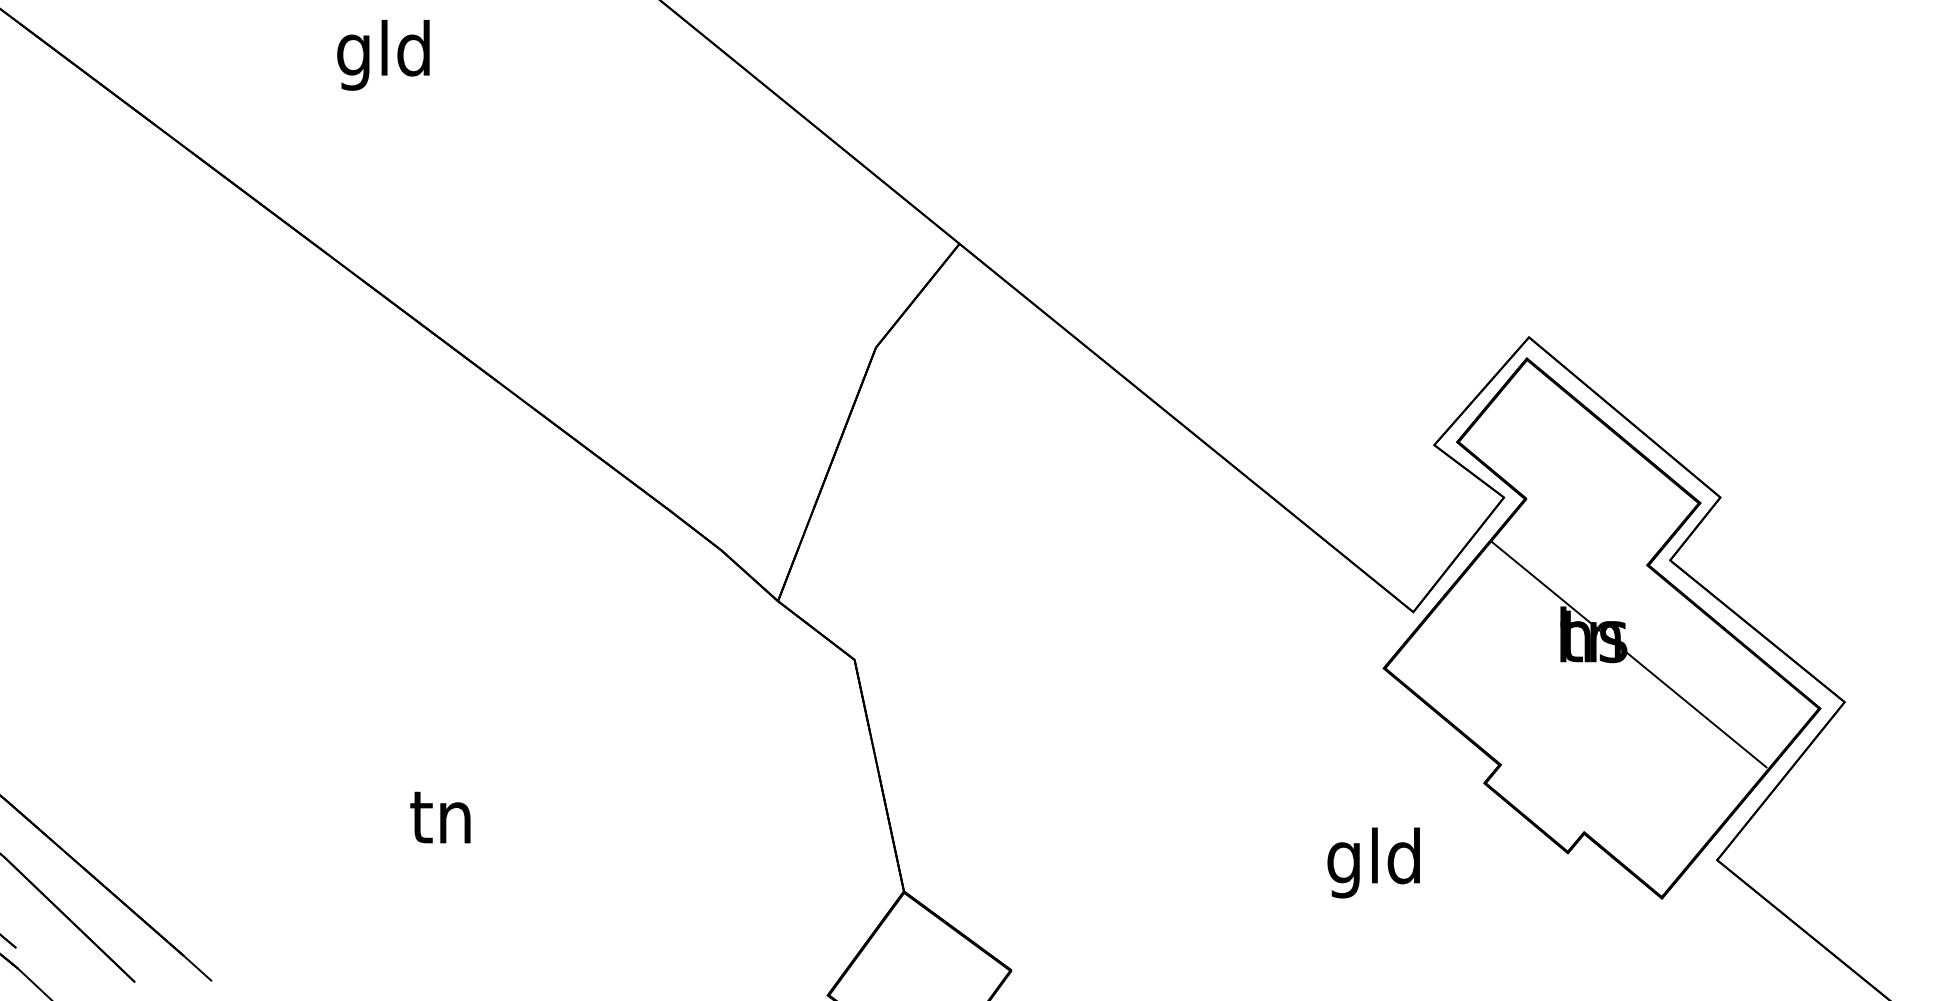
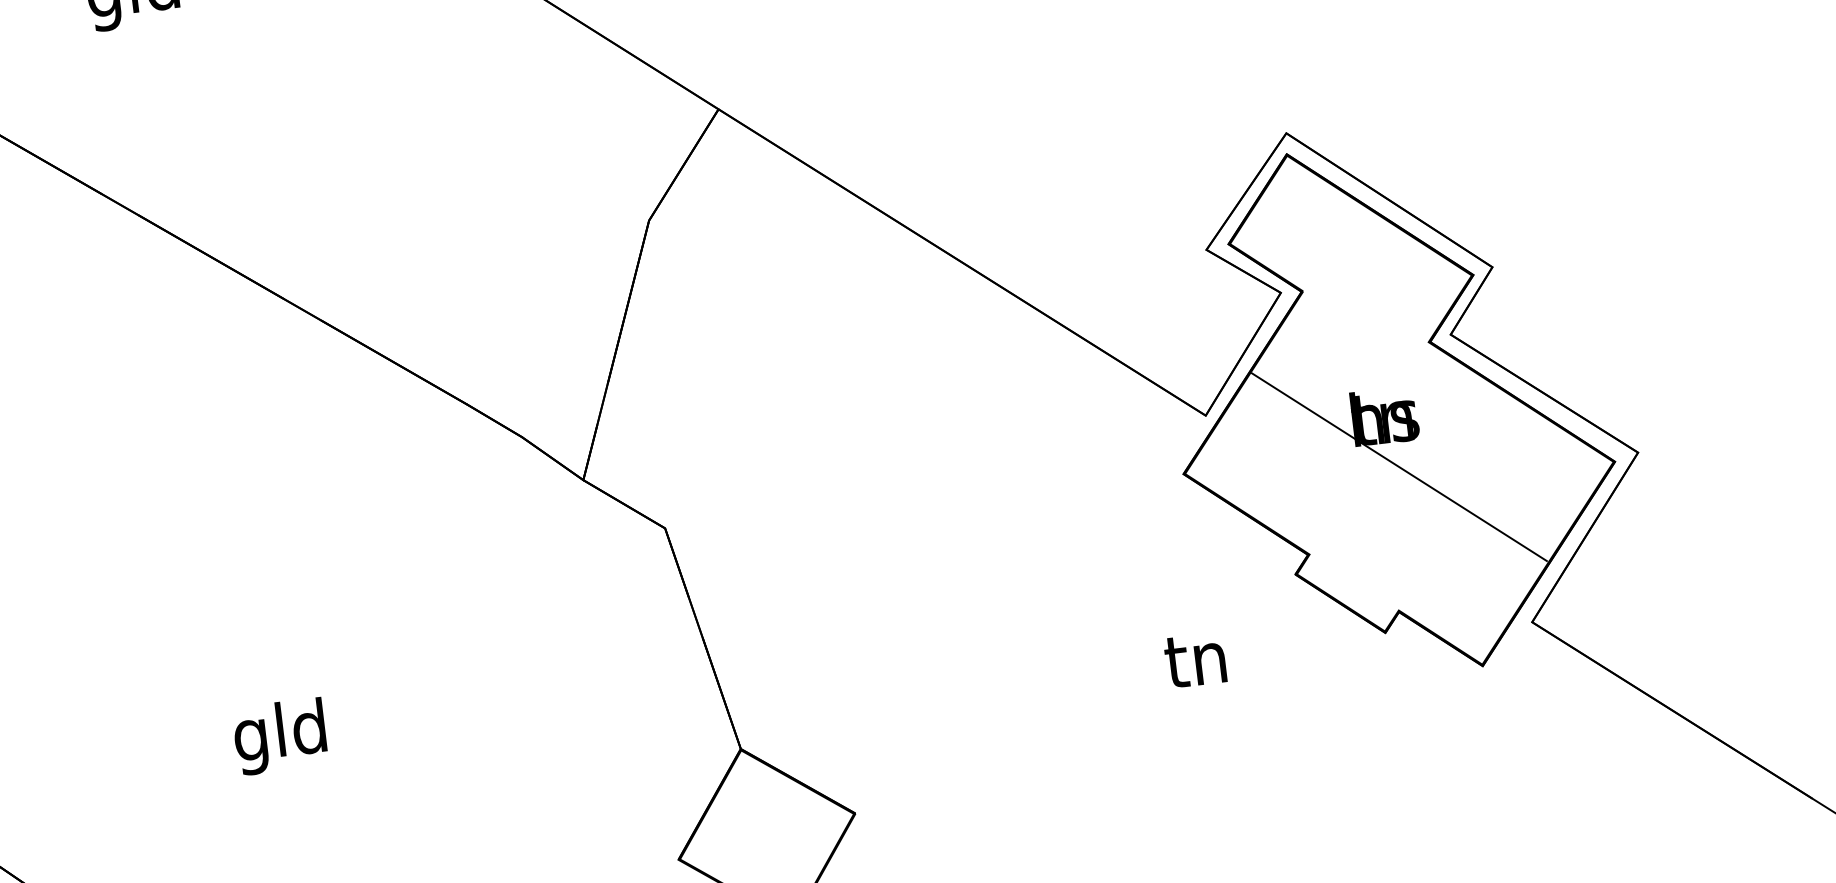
line: (1629, 654) -> (1399, 466), moved
text: (441, 822) -> (280, 736), tn -> gld
text: (1373, 862) -> (1196, 665), gld -> tn

